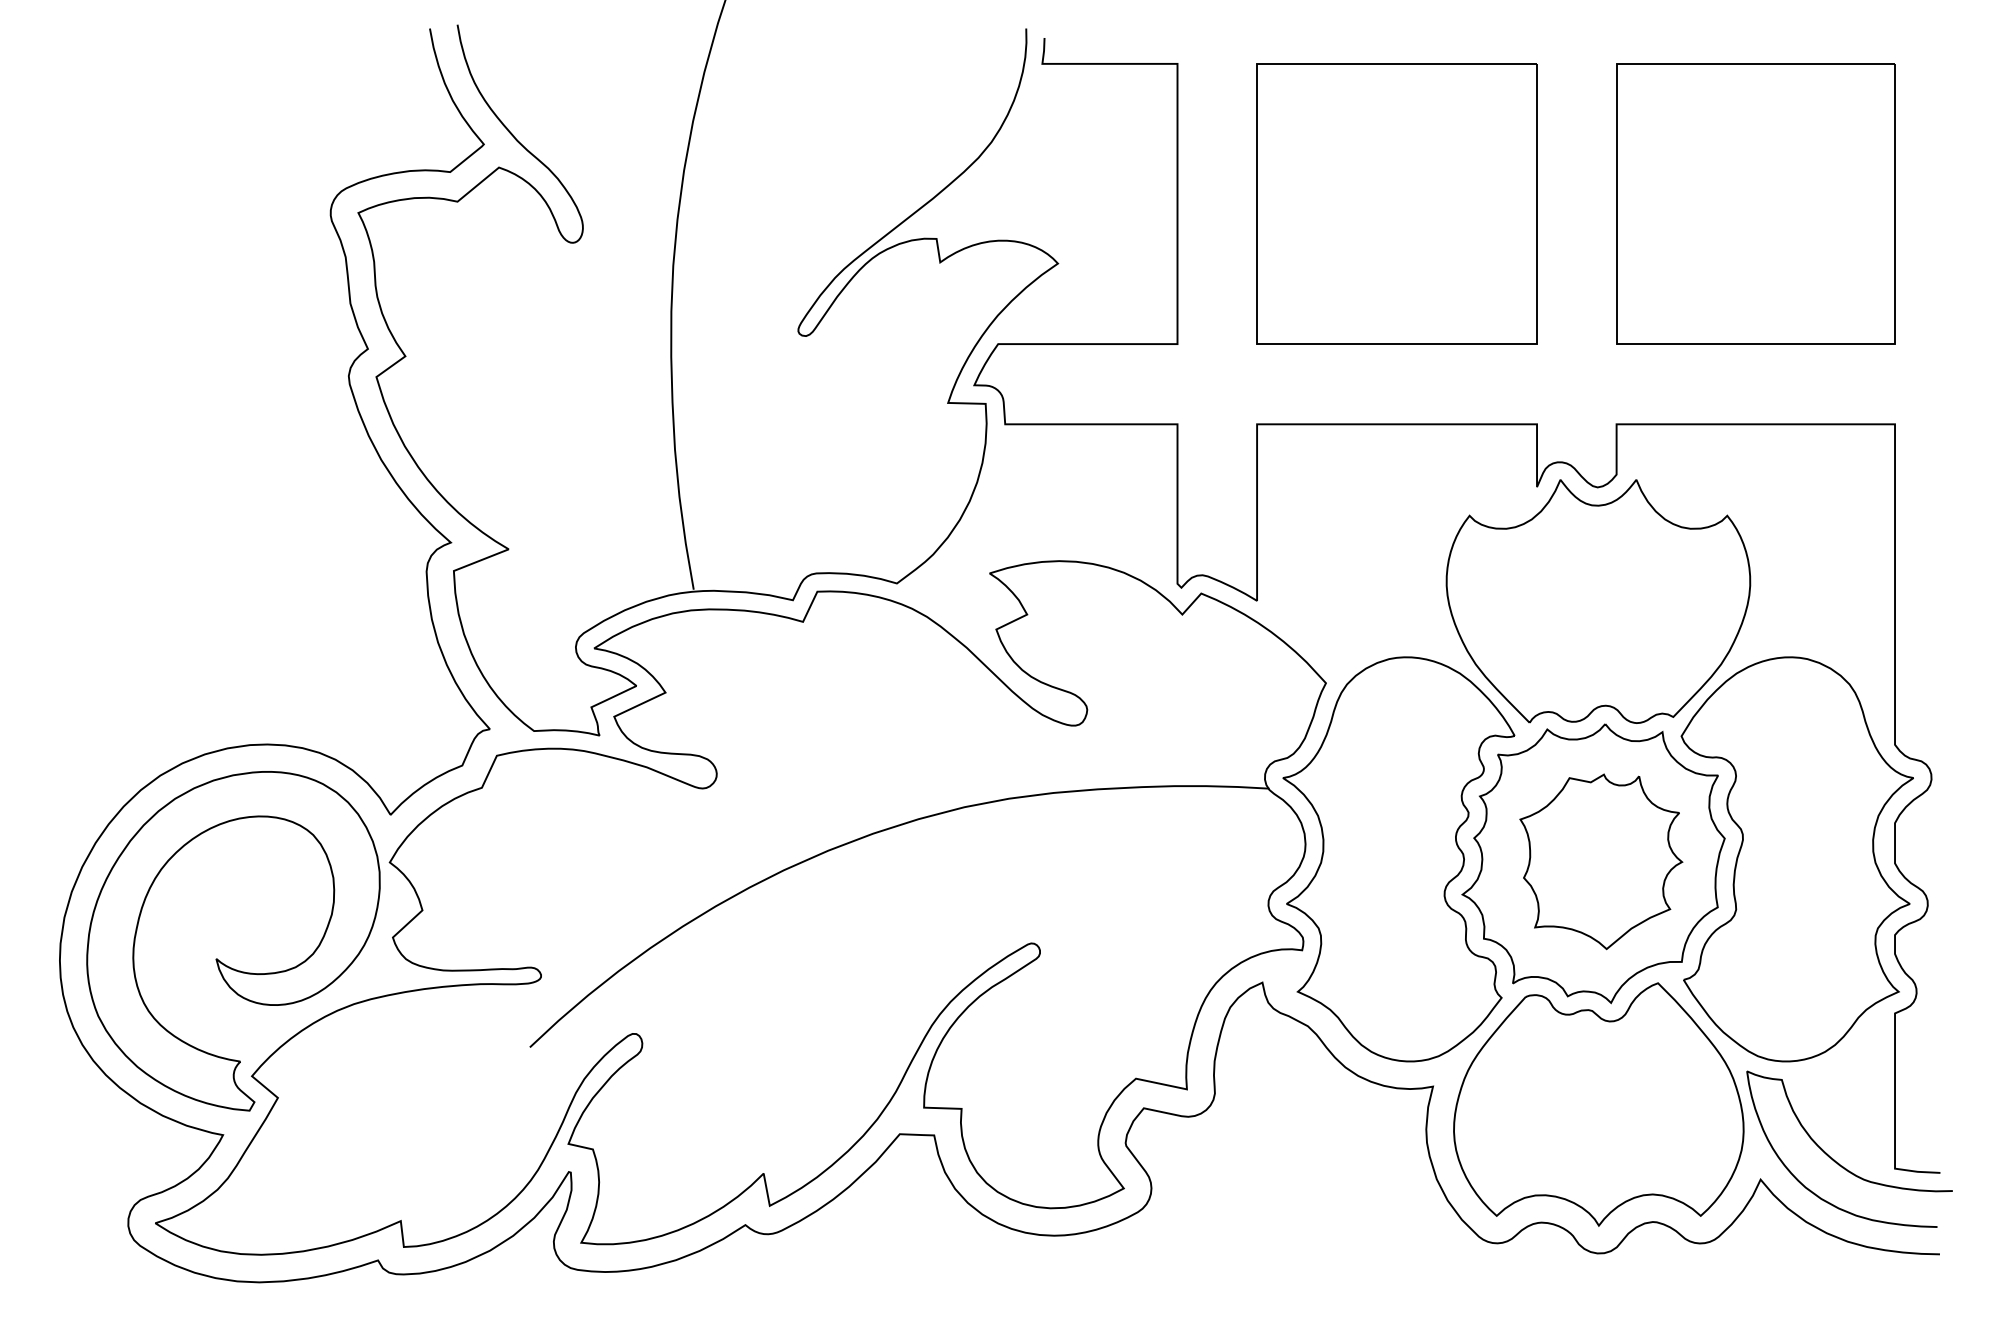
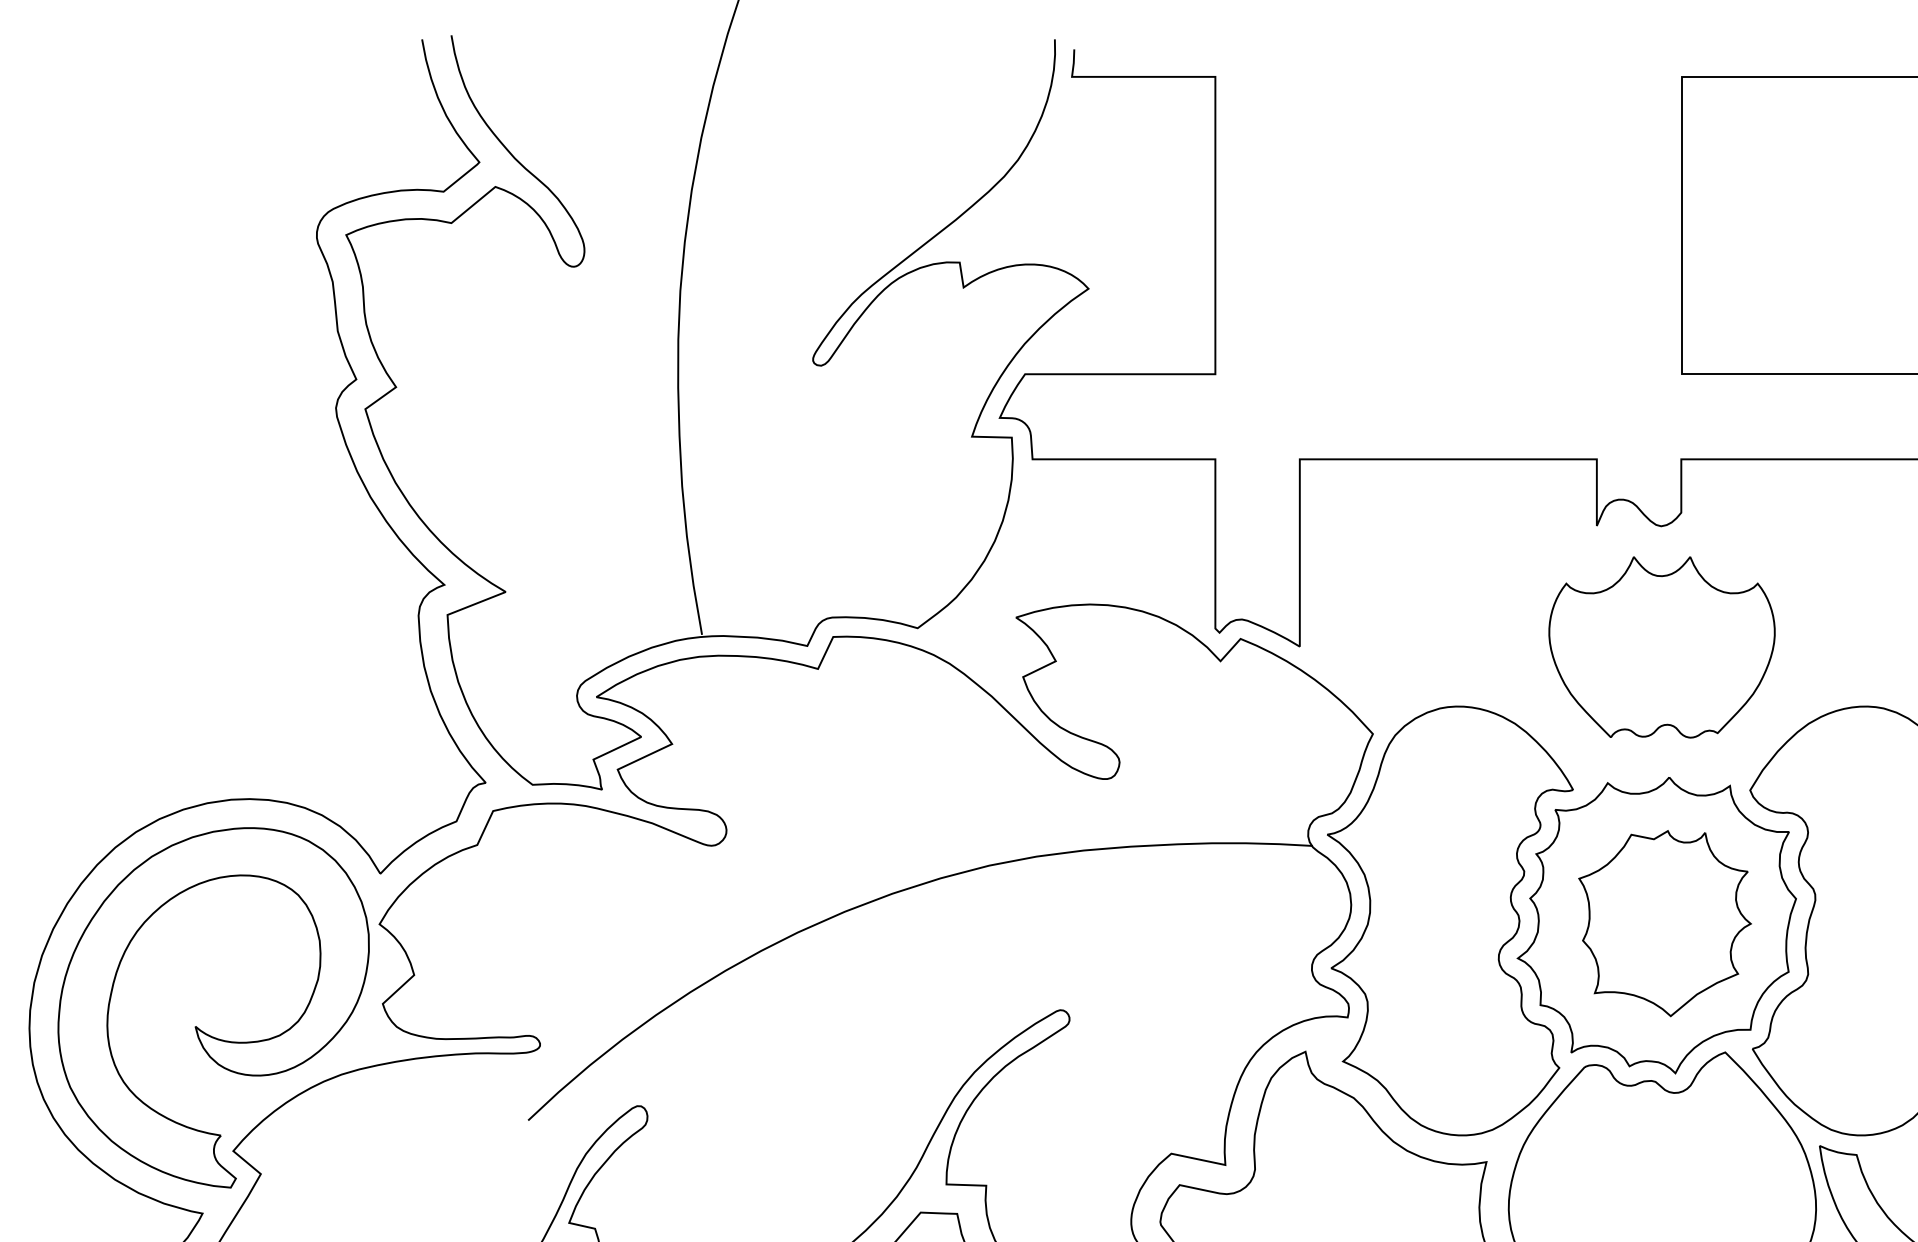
part: (1396, 203) -> (1447, 225), removed
part: (1598, 601) -> (1662, 647), size x0.7

